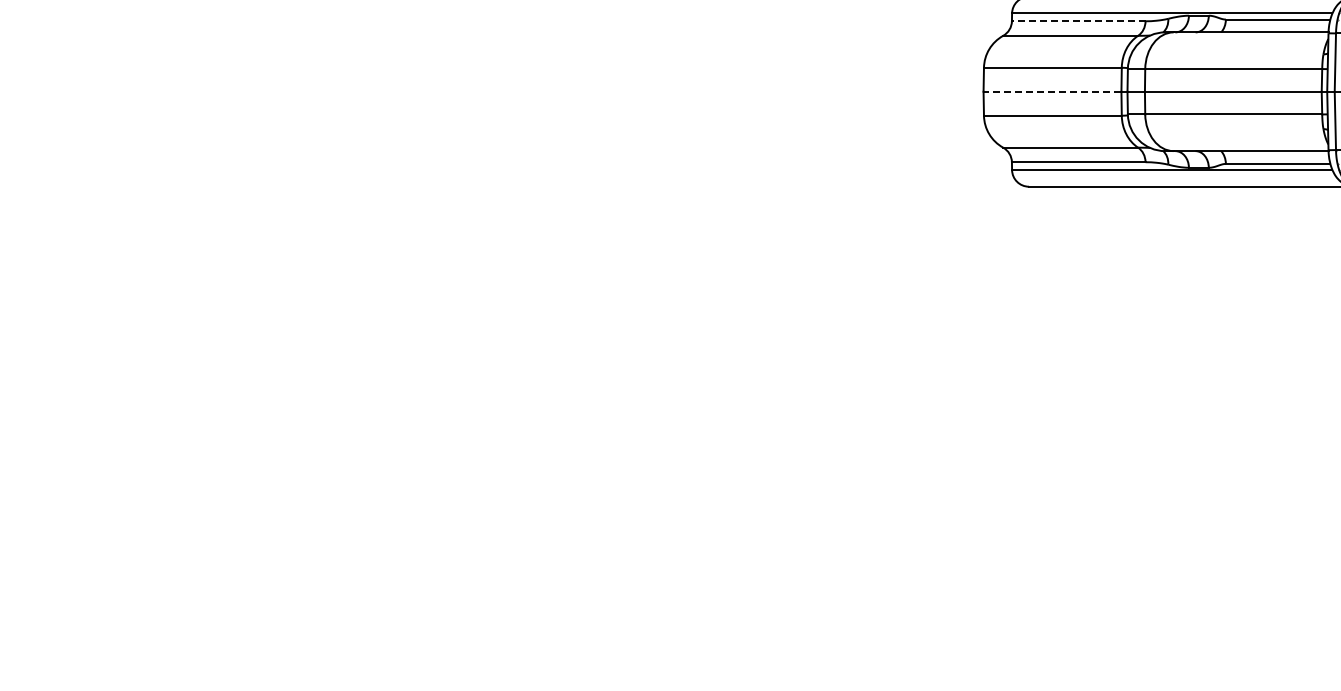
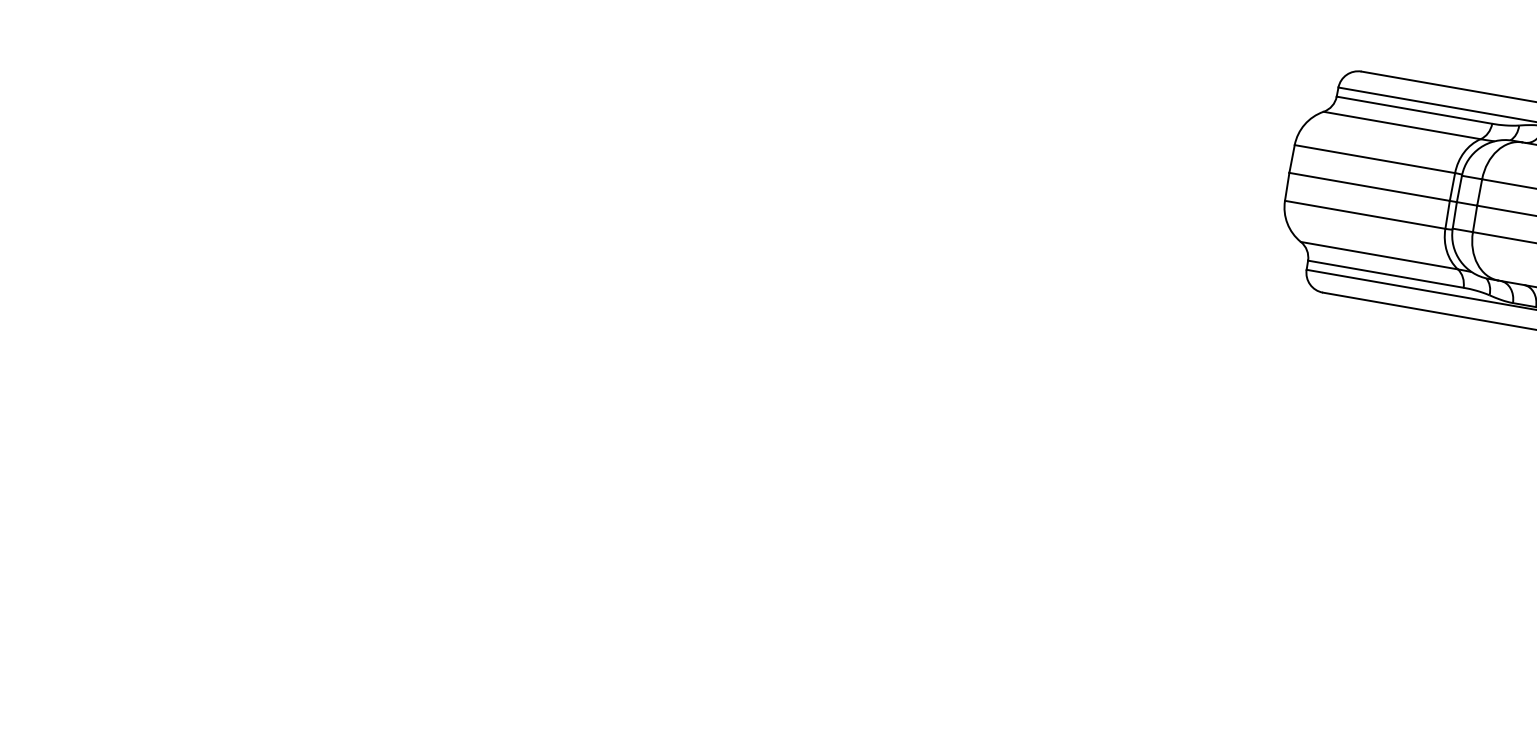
line: (1078, 21) -> (1414, 110), dashed -> solid
line: (1052, 91) -> (1369, 186), dashed -> solid

